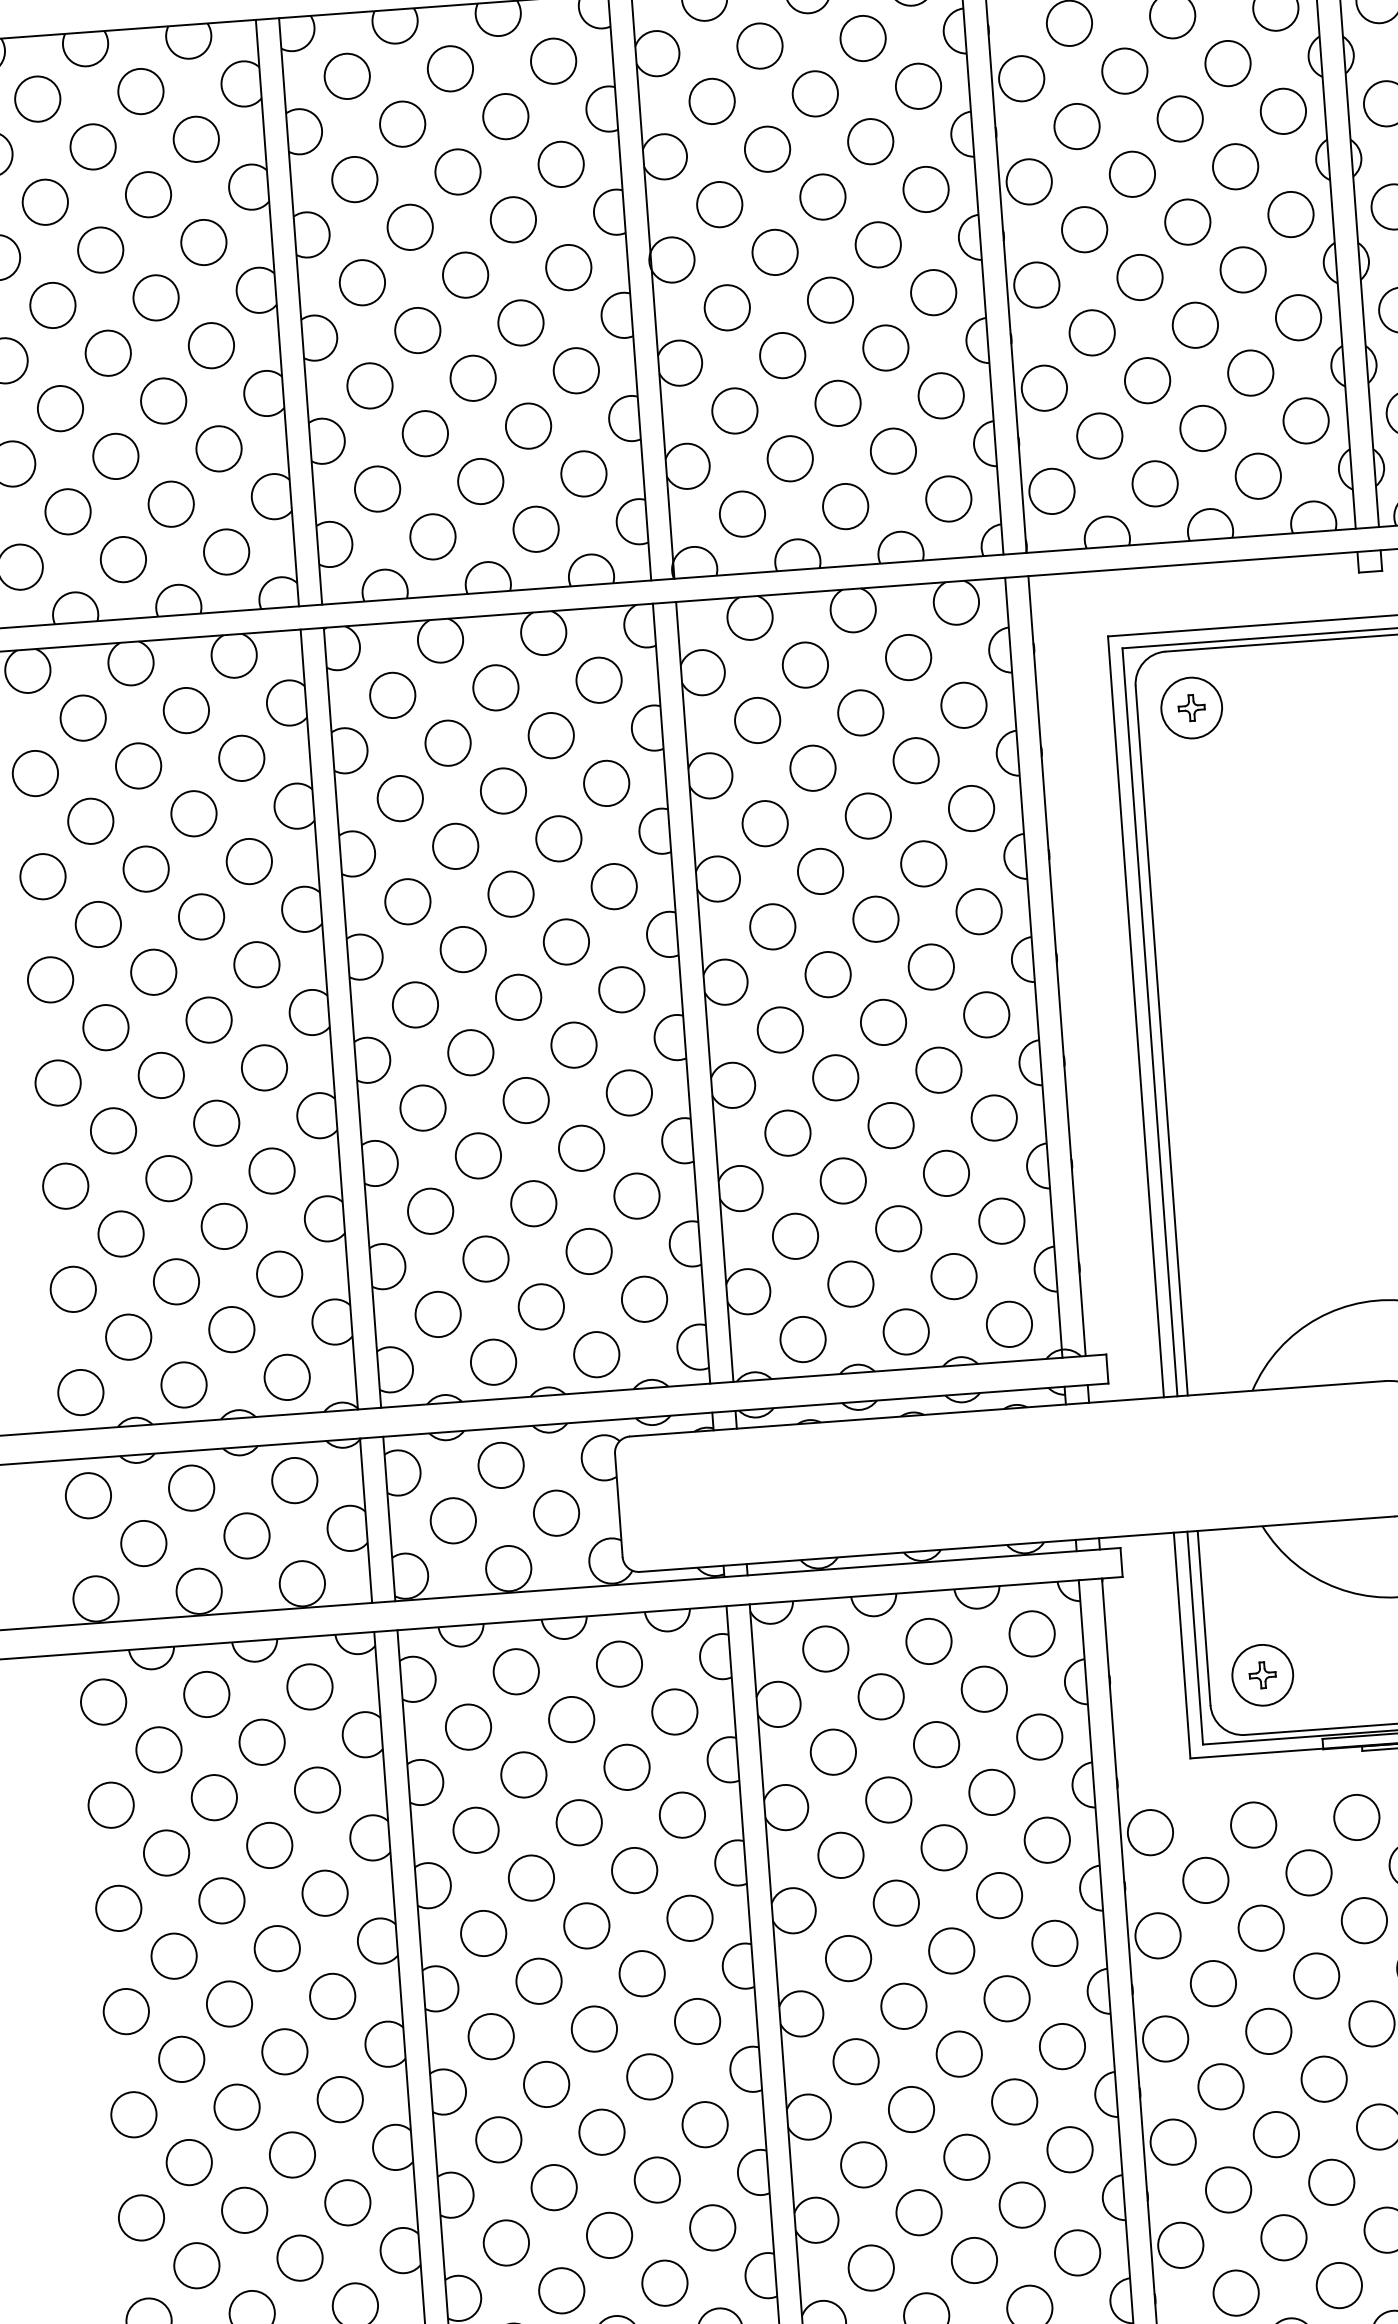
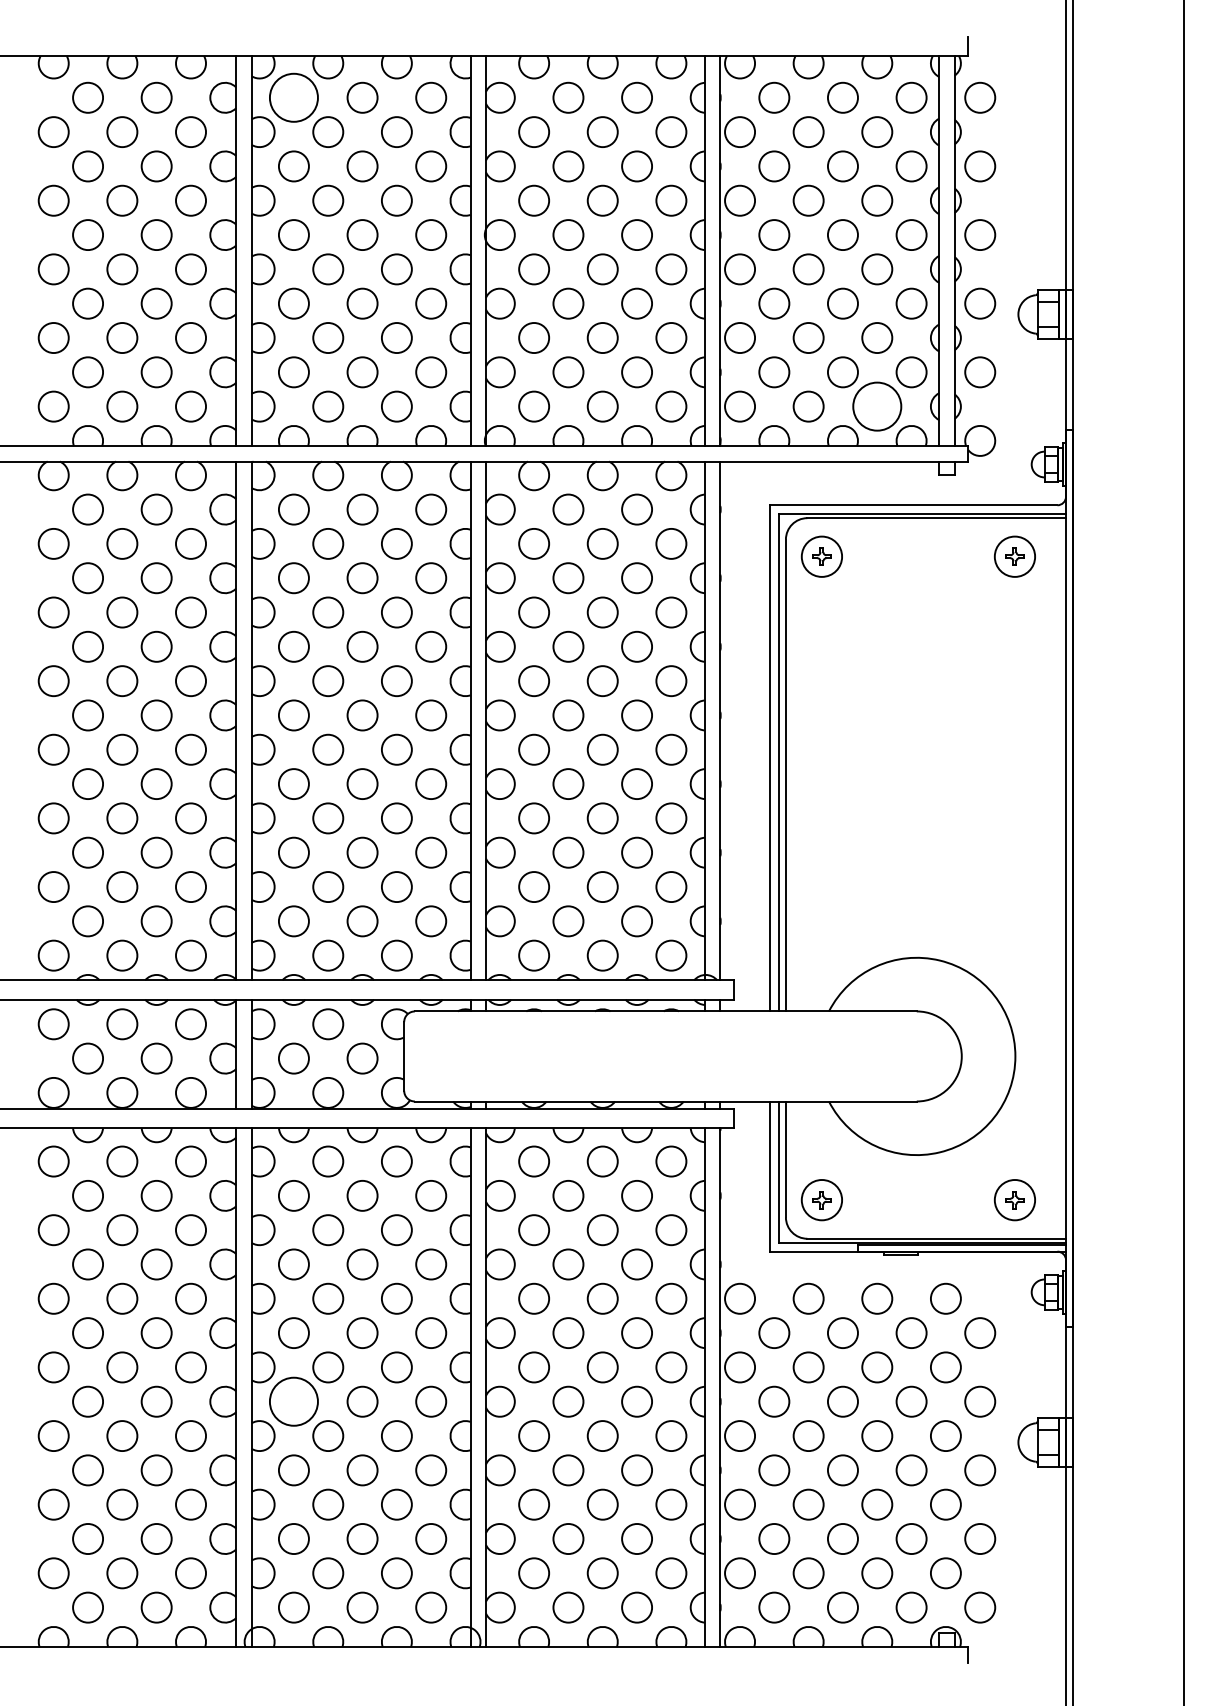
circle: (346, 75) -> (293, 97), size x1.6
circle: (1258, 476) -> (877, 406), size x1.6
circle: (490, 2036) -> (293, 1401), size x1.6

